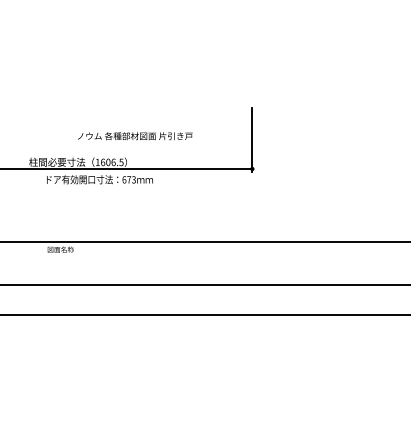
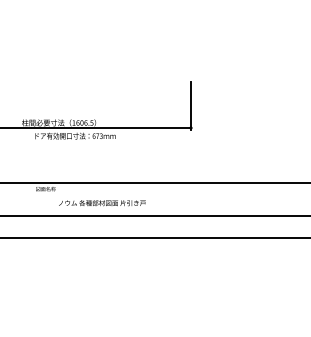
text: (135, 136) -> (102, 203), moved

